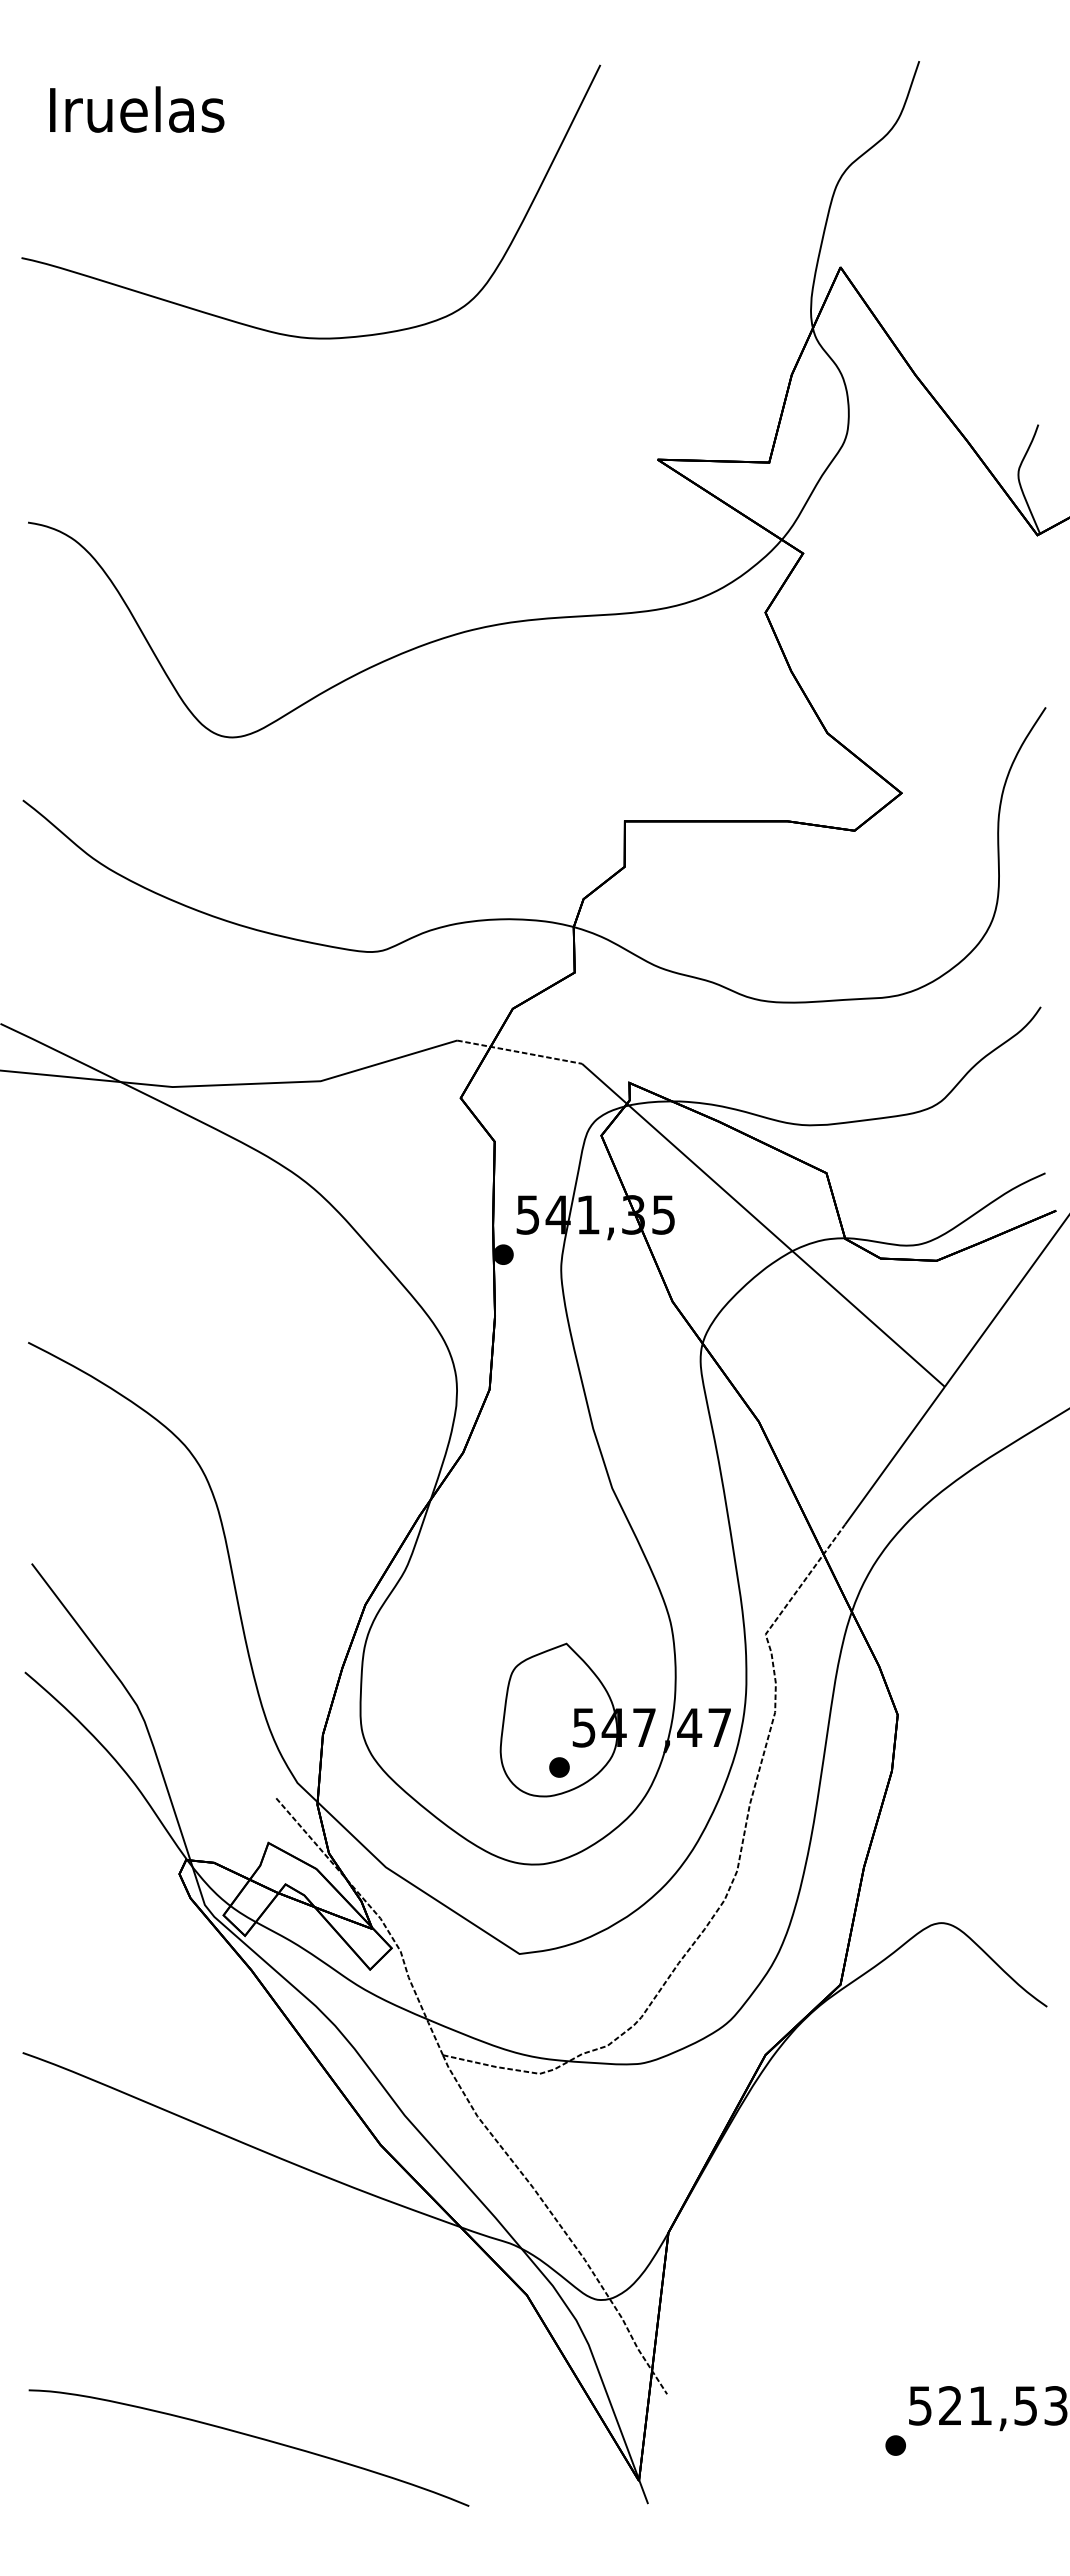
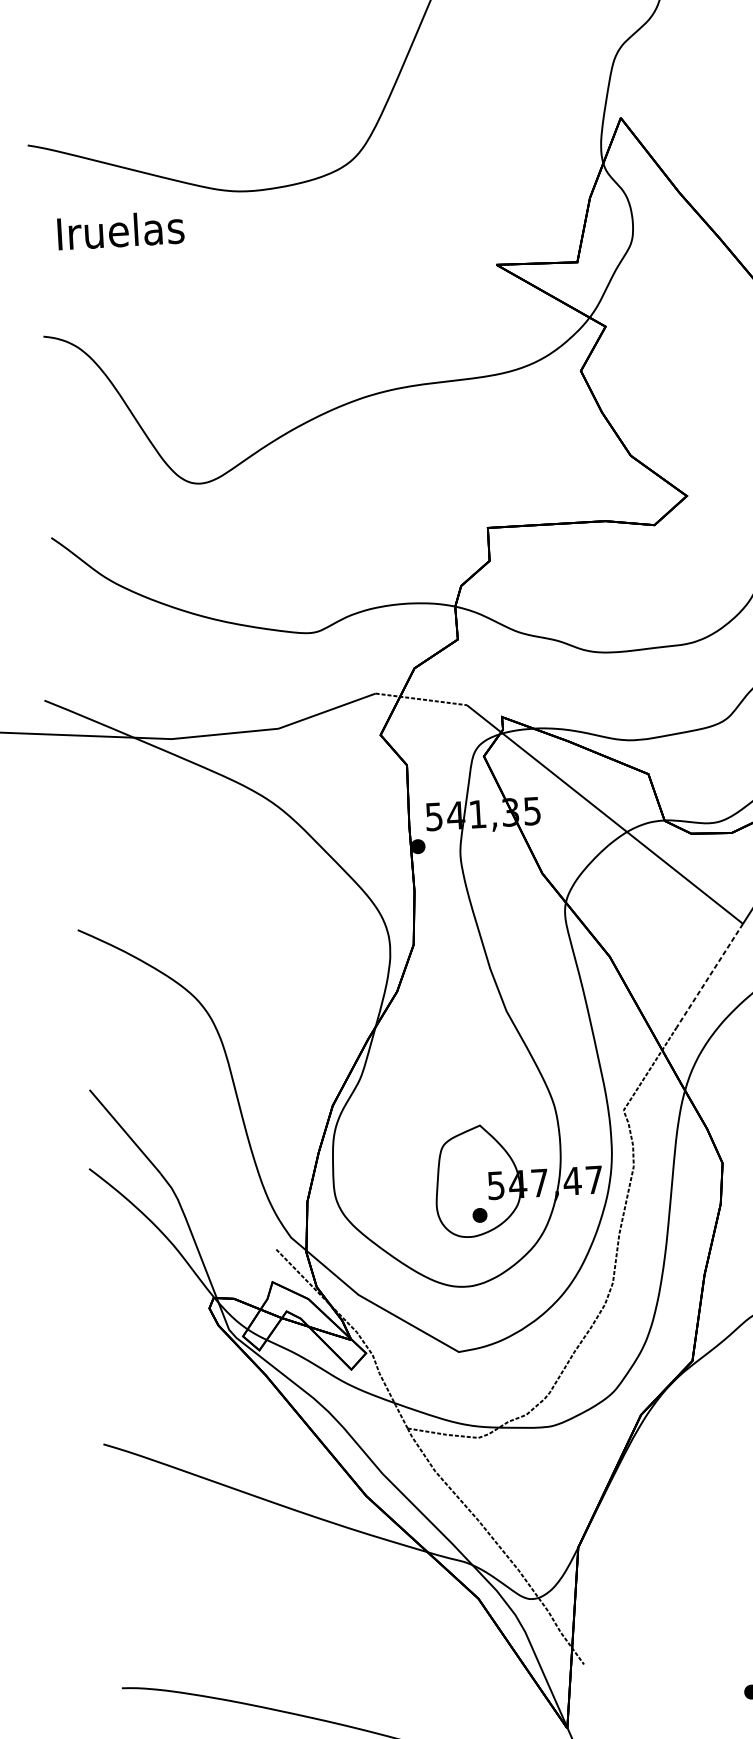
text: (137, 109) -> (121, 230), moved
line: (894, 1456) -> (709, 976), solid -> dashed

